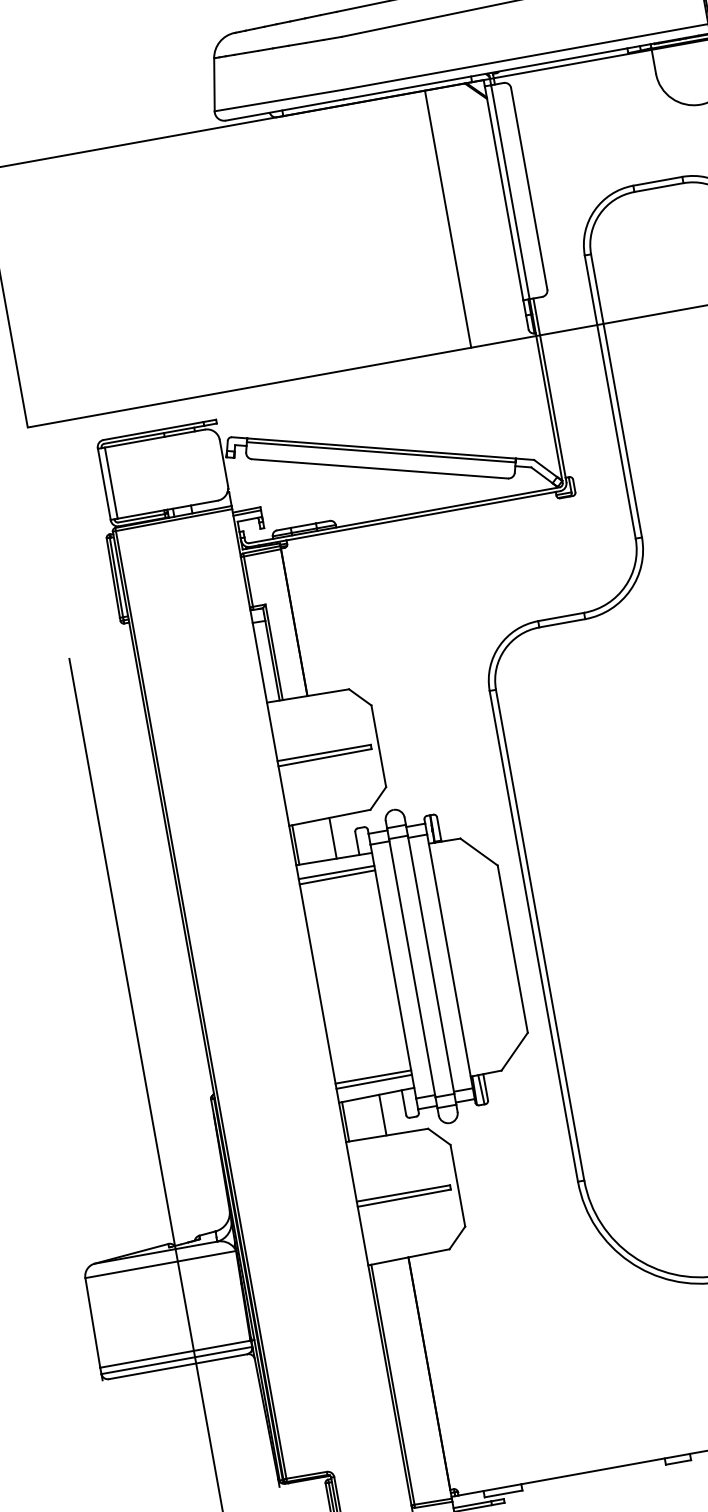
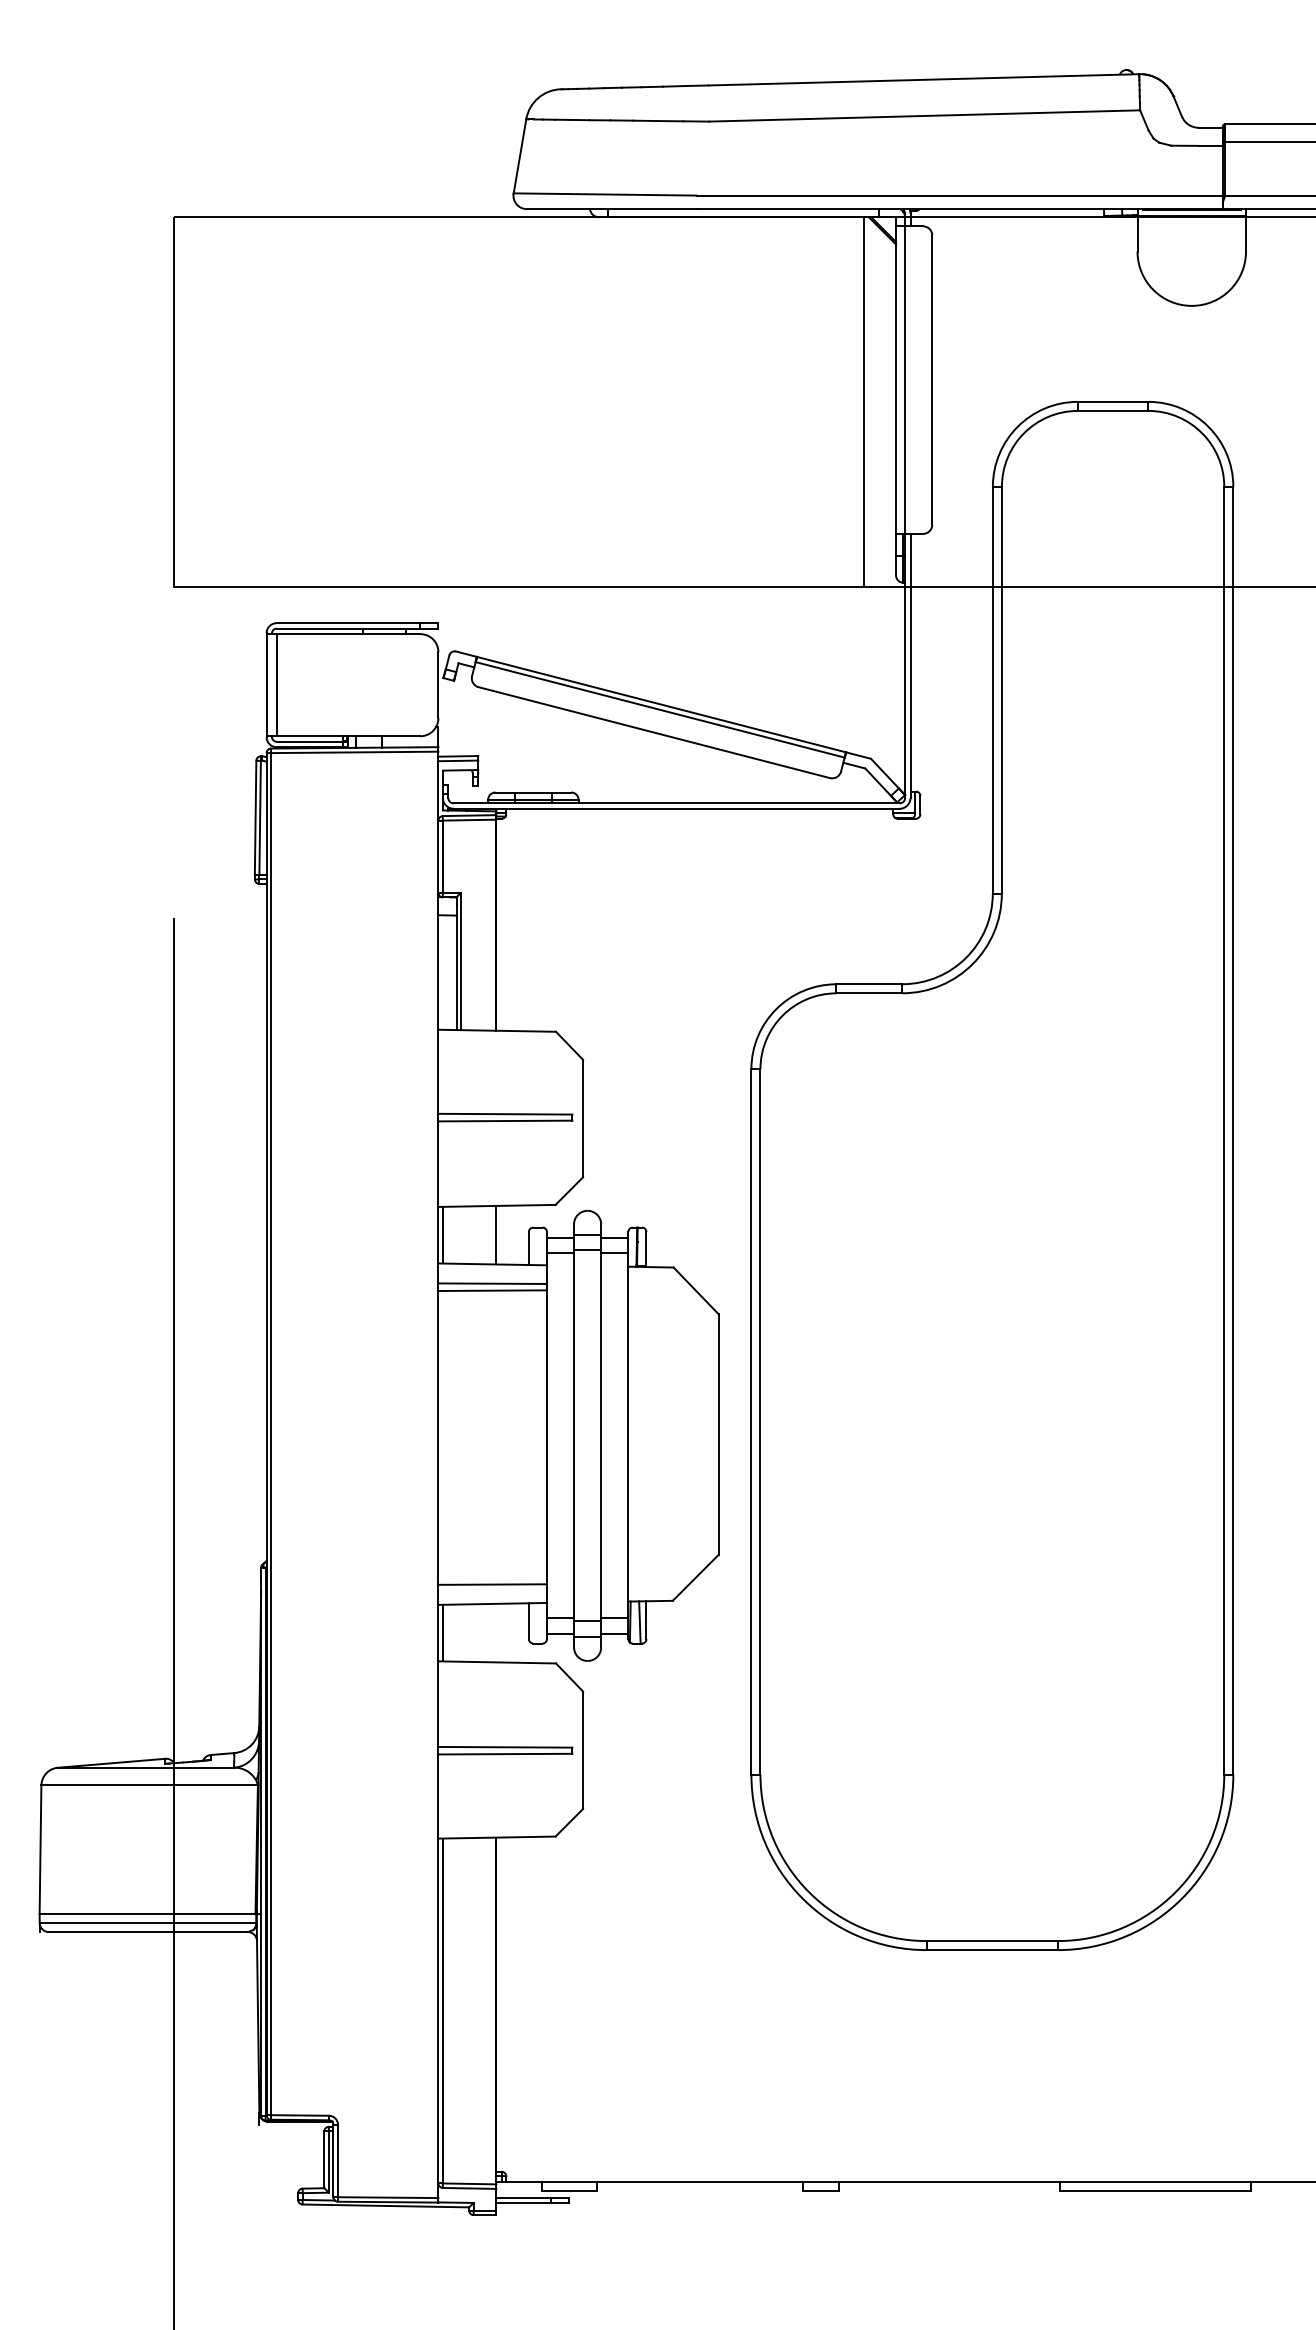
line: (447, 218) -> (863, 401), moved
line: (373, 1076) -> (492, 1577), removed
line: (382, 1114) -> (496, 1632), removed

